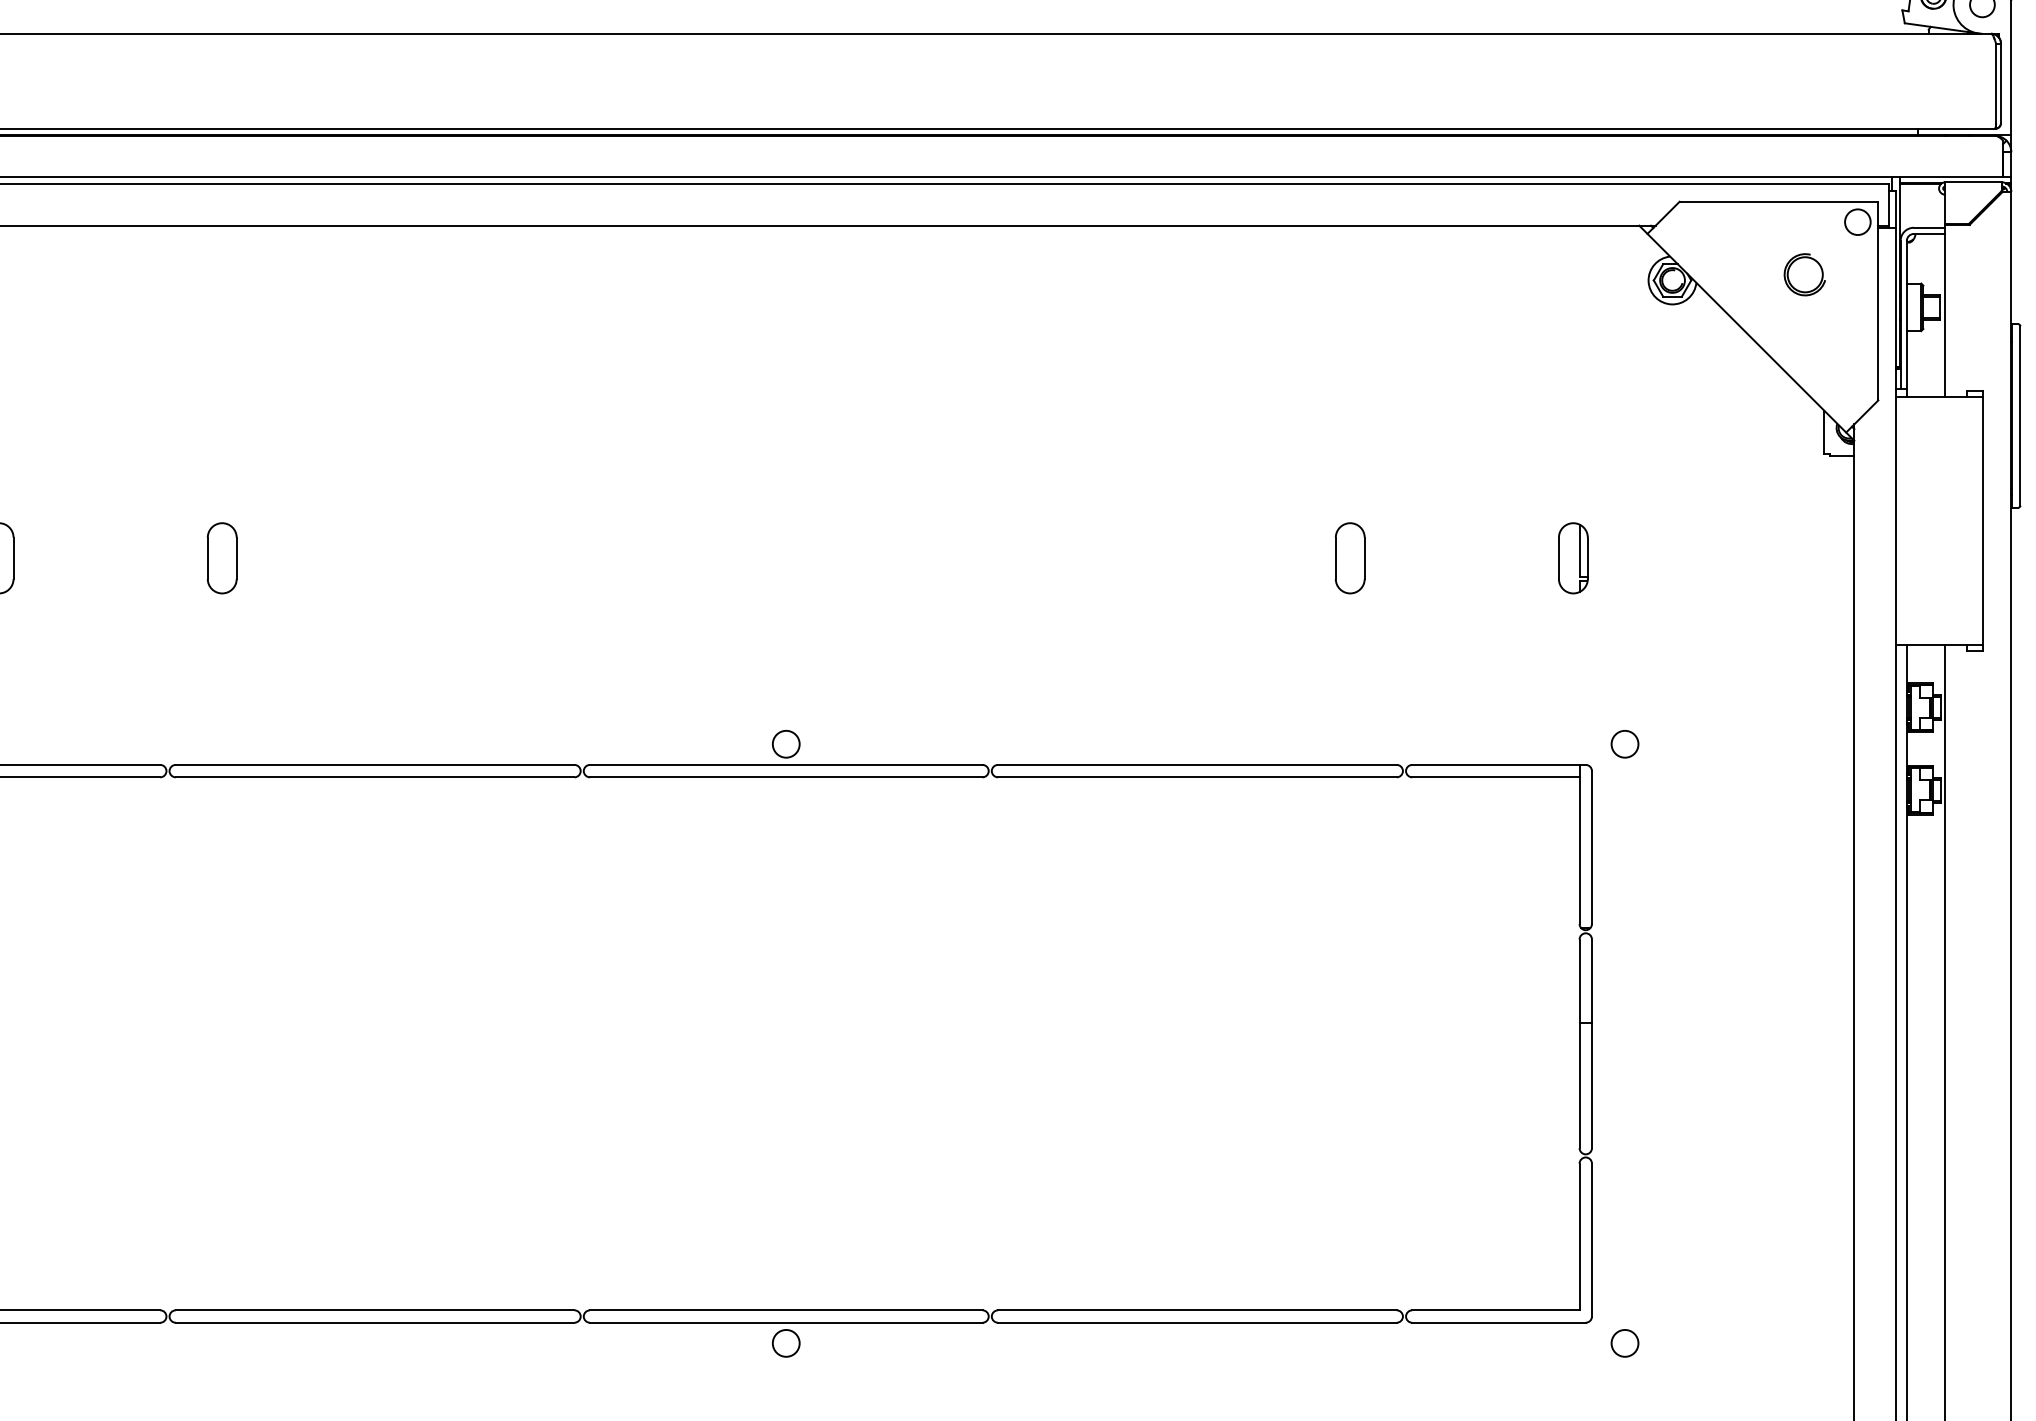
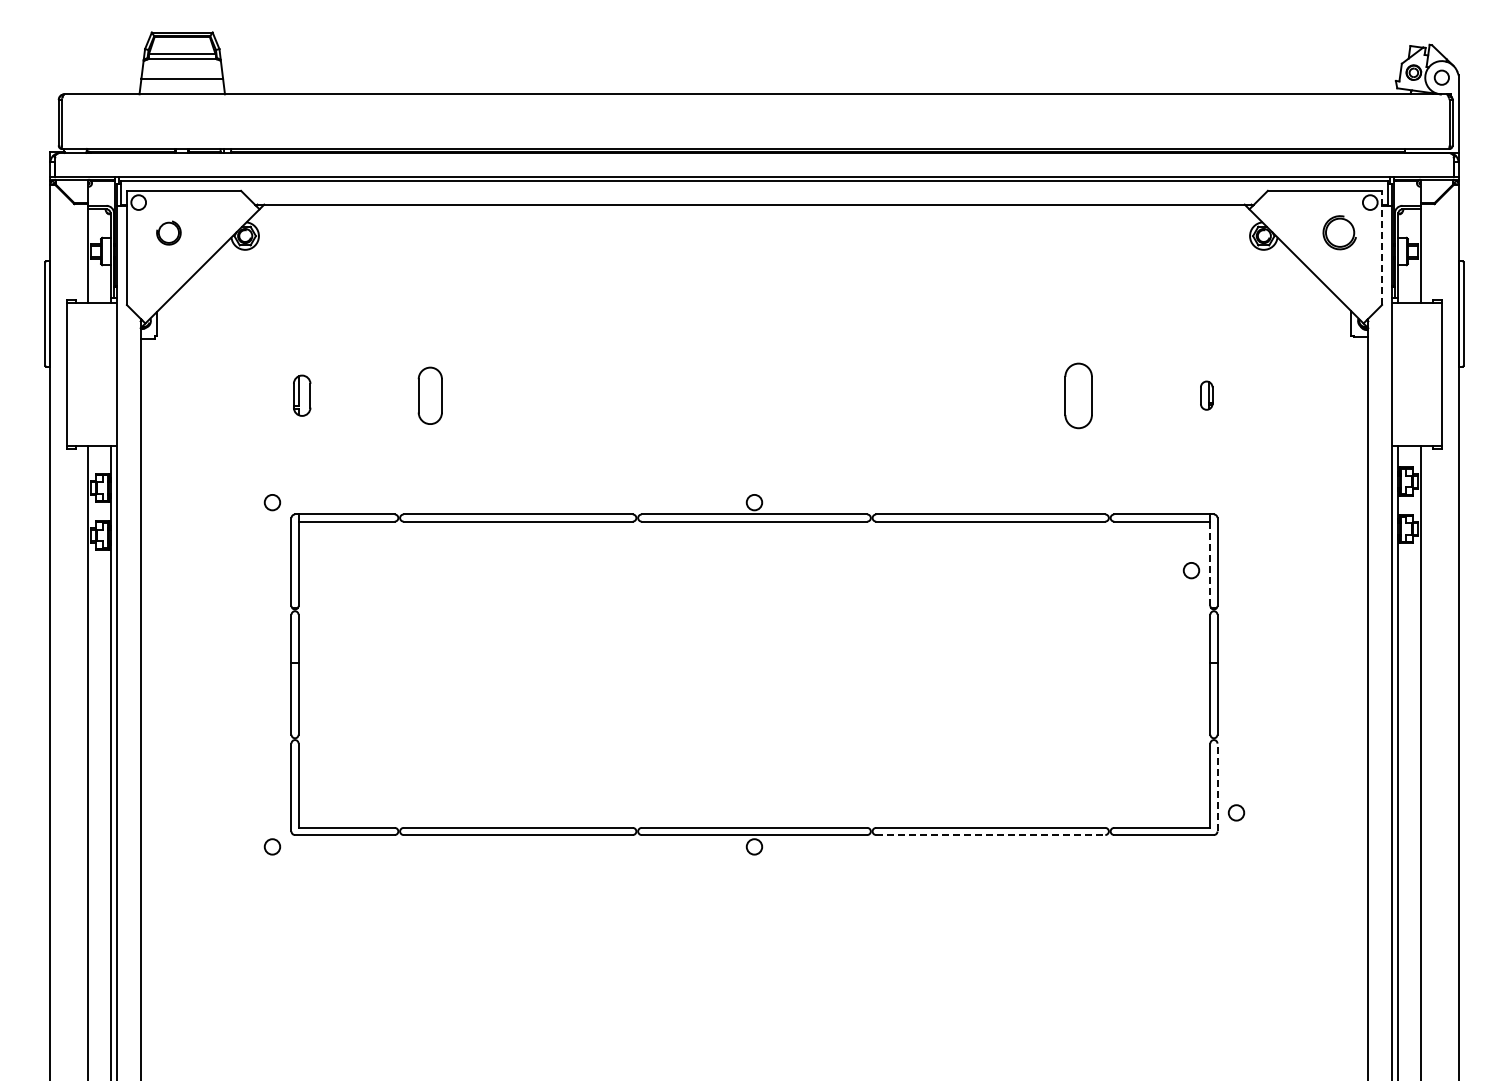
part: (1804, 274) -> (1339, 232), size x1.4
line: (1879, 300) -> (1382, 247), solid -> dashed
part: (222, 557) -> (430, 395), size x1.4
part: (1350, 557) -> (1078, 395), size x1.6
part: (1572, 557) -> (1206, 395), size x0.7
circle: (1625, 744) -> (1191, 570), moved
line: (1579, 851) -> (1210, 564), solid -> dashed
line: (1591, 1240) -> (1217, 787), solid -> dashed
line: (1196, 1323) -> (990, 835), solid -> dashed
circle: (1625, 1342) -> (1236, 812), moved

